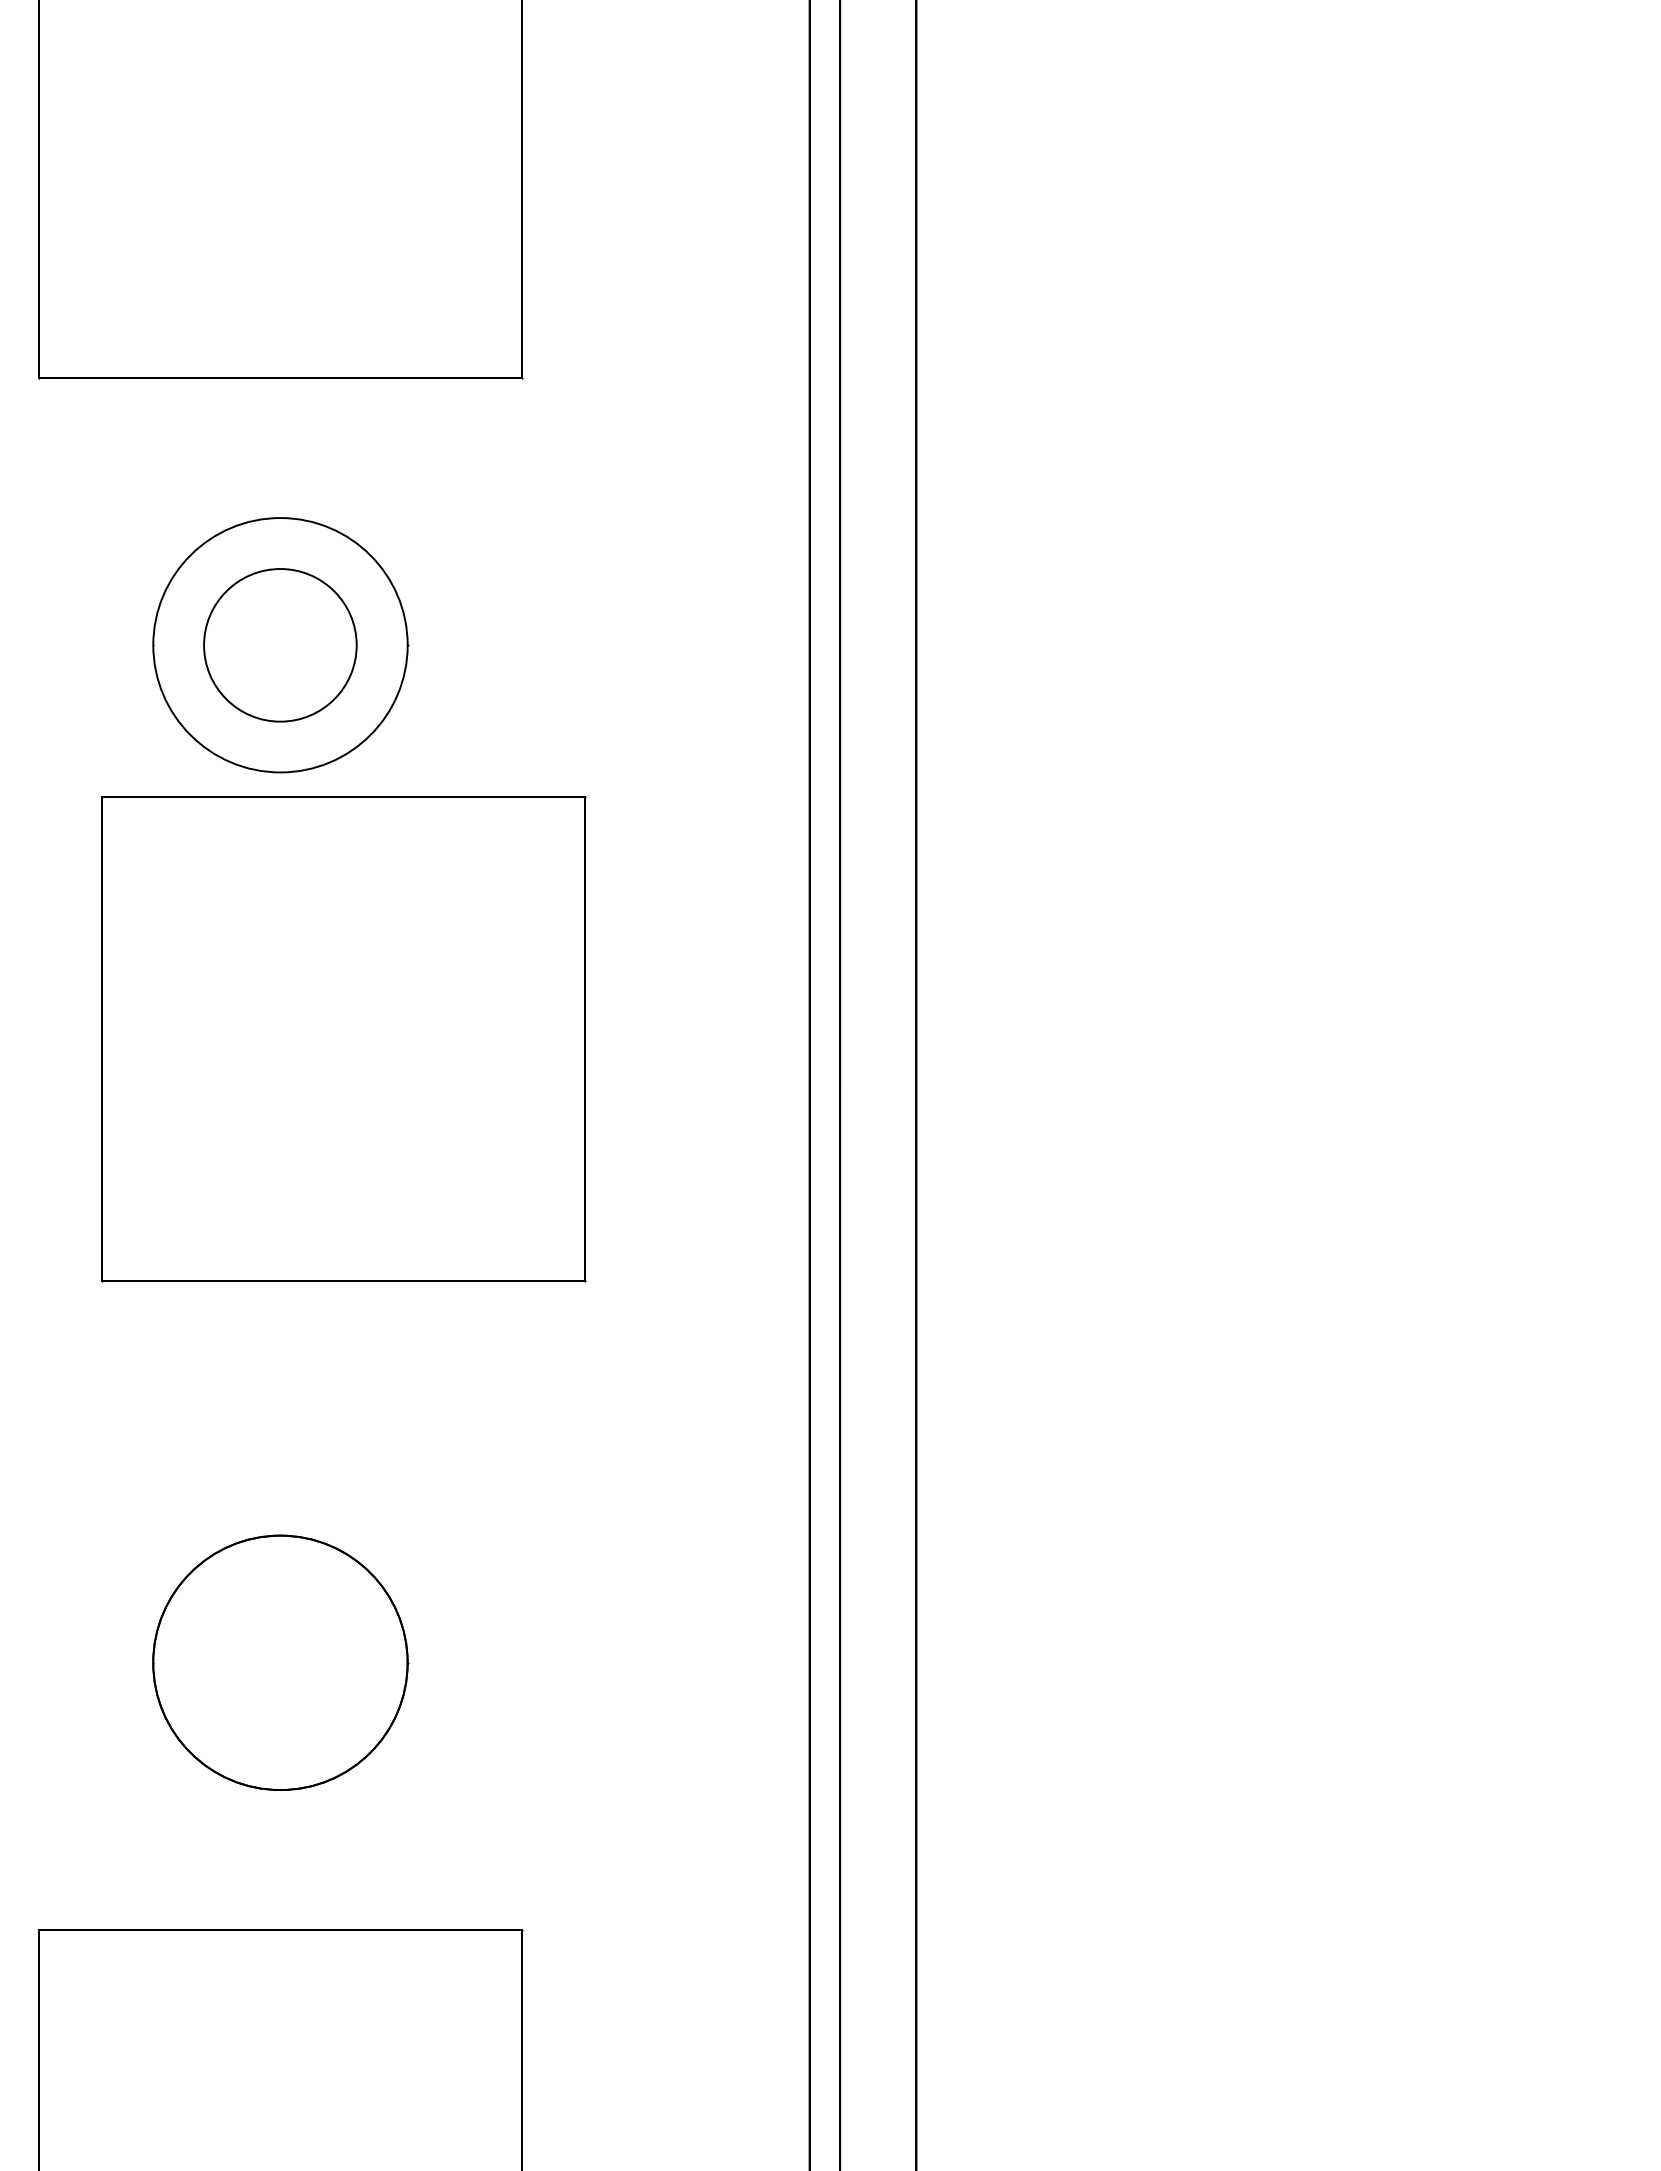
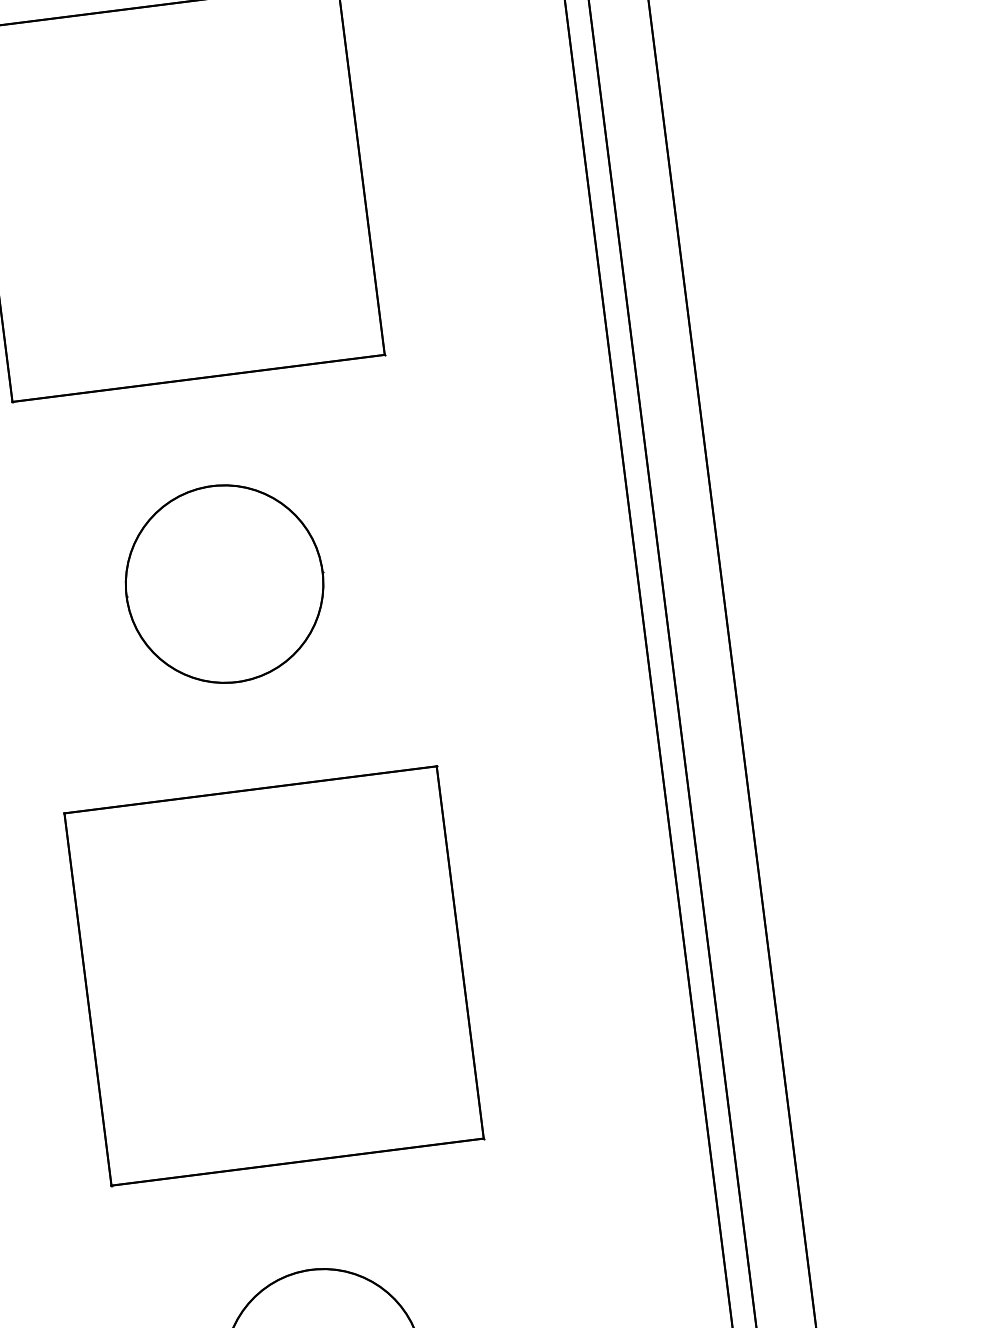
circle: (280, 645) -> (224, 584), size x1.67
part: (343, 1039) -> (274, 976), moved

